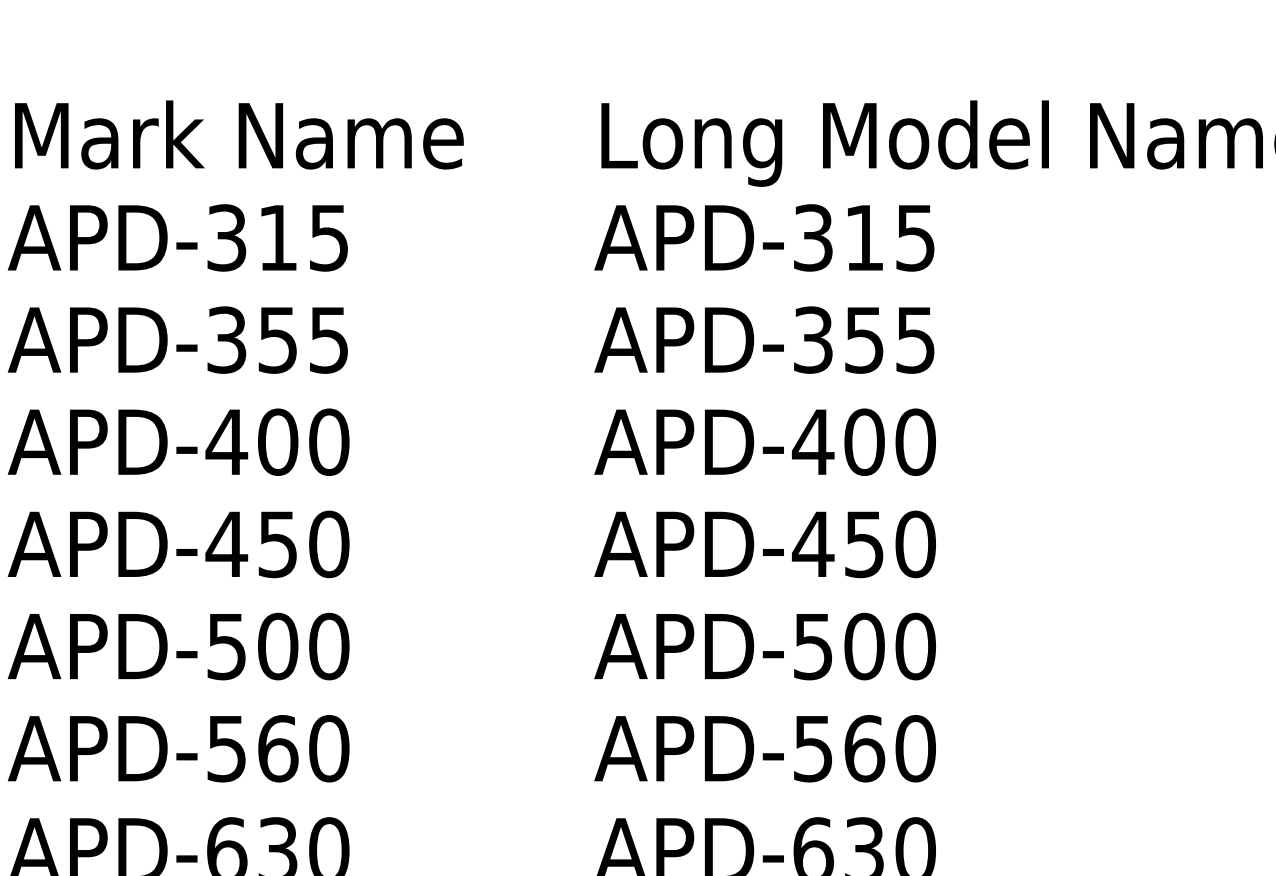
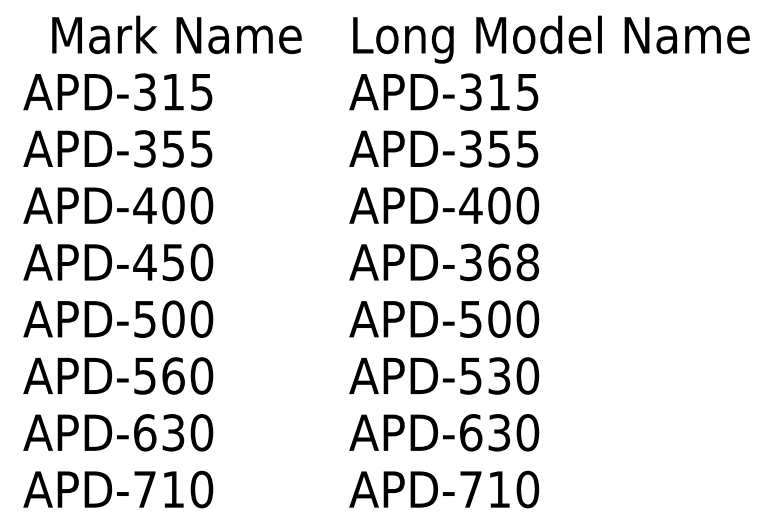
text: (238, 134) -> (176, 34), moved
text: (864, 544) -> (499, 262), APD-450 -> APD-368
text: (864, 747) -> (499, 375), APD-560 -> APD-530

